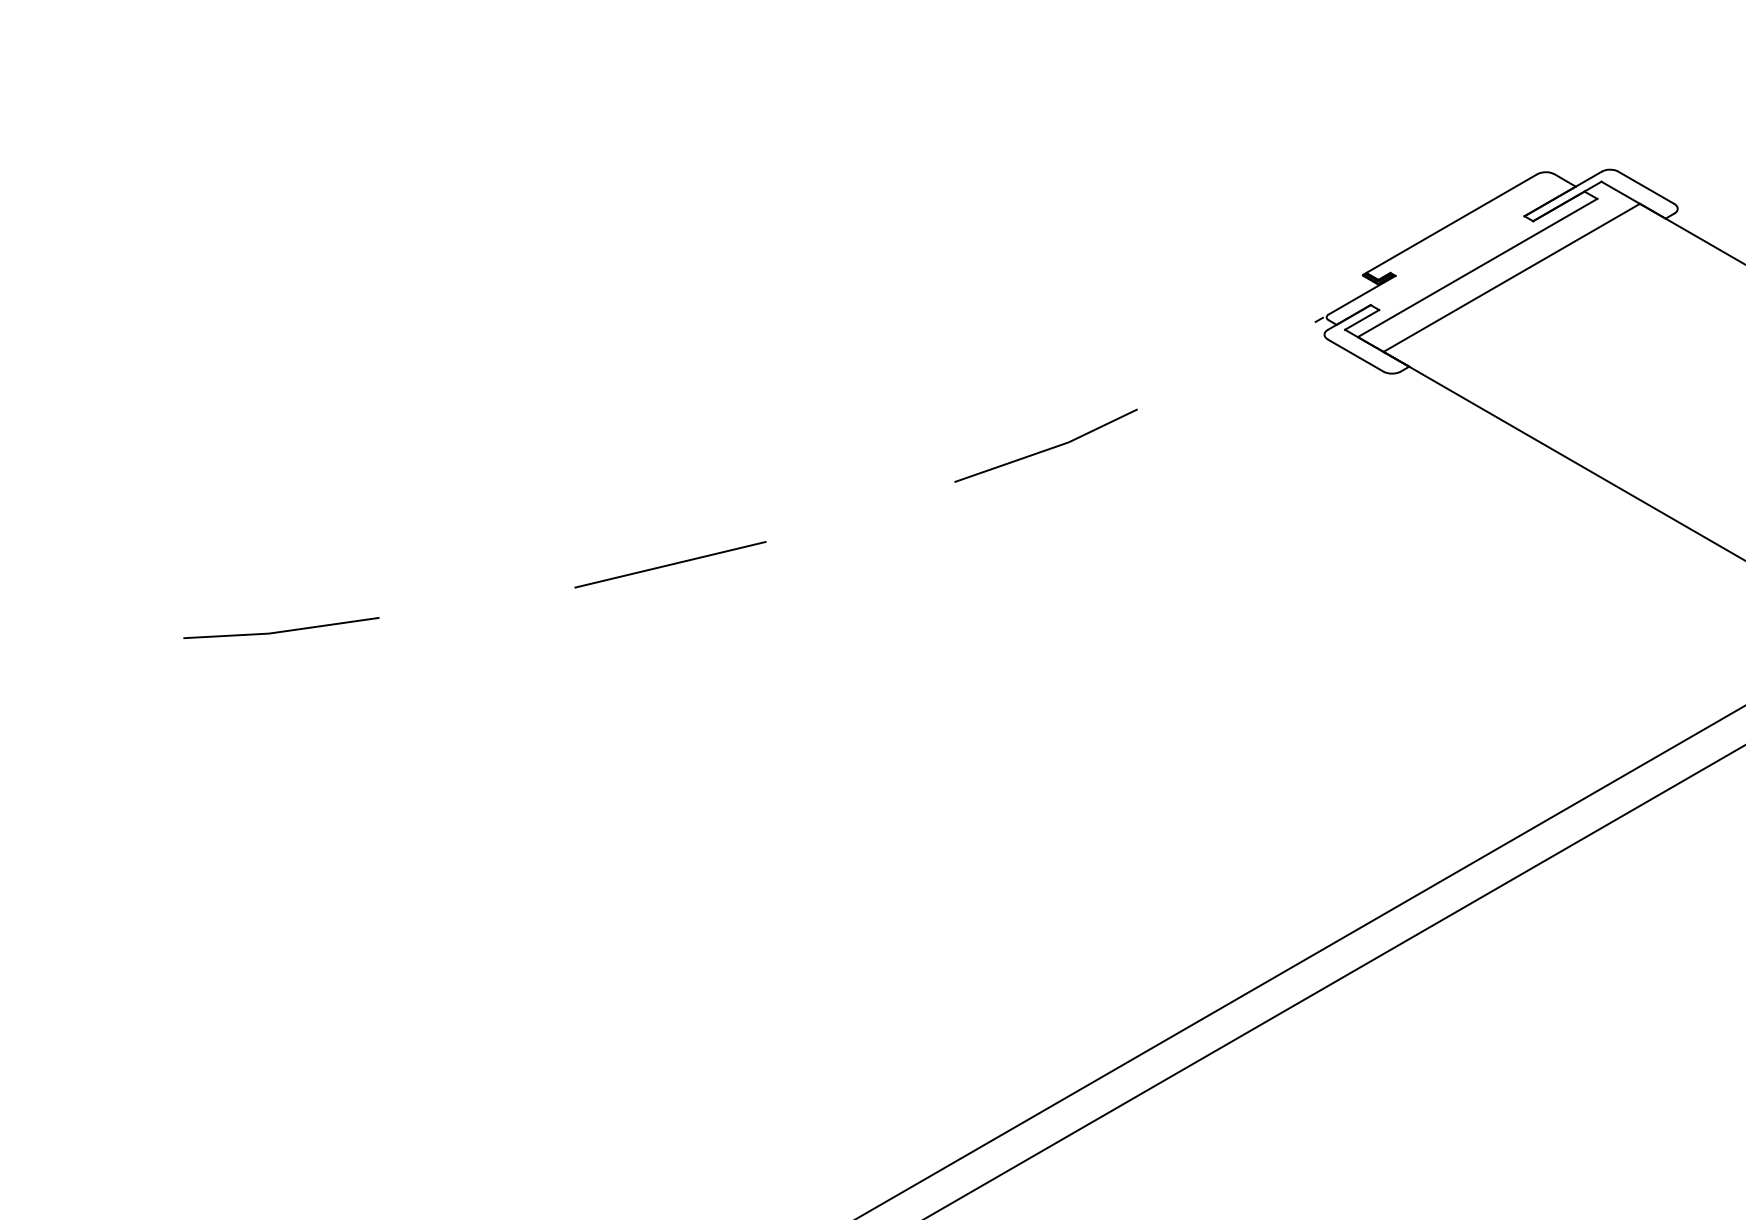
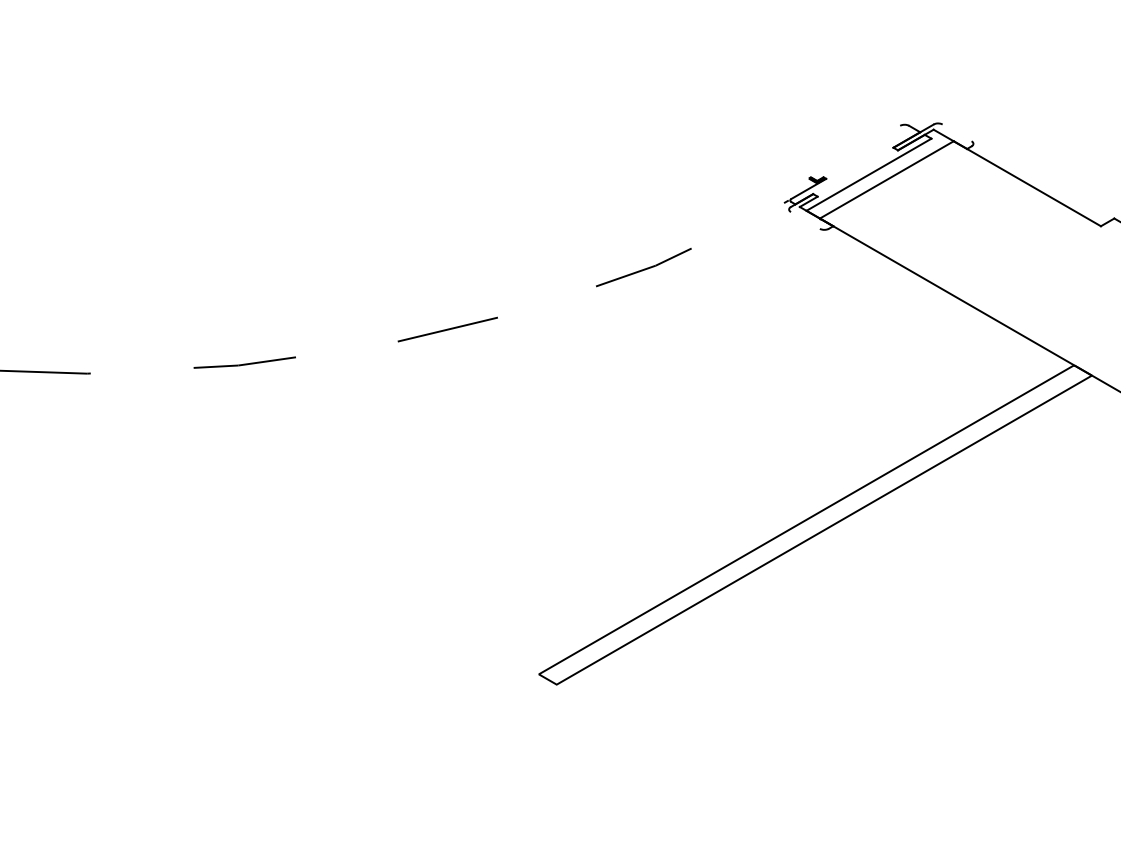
line: (1645, 187) -> (956, 132), removed
line: (1451, 223) -> (855, 151), removed
line: (1353, 355) -> (804, 220), removed

